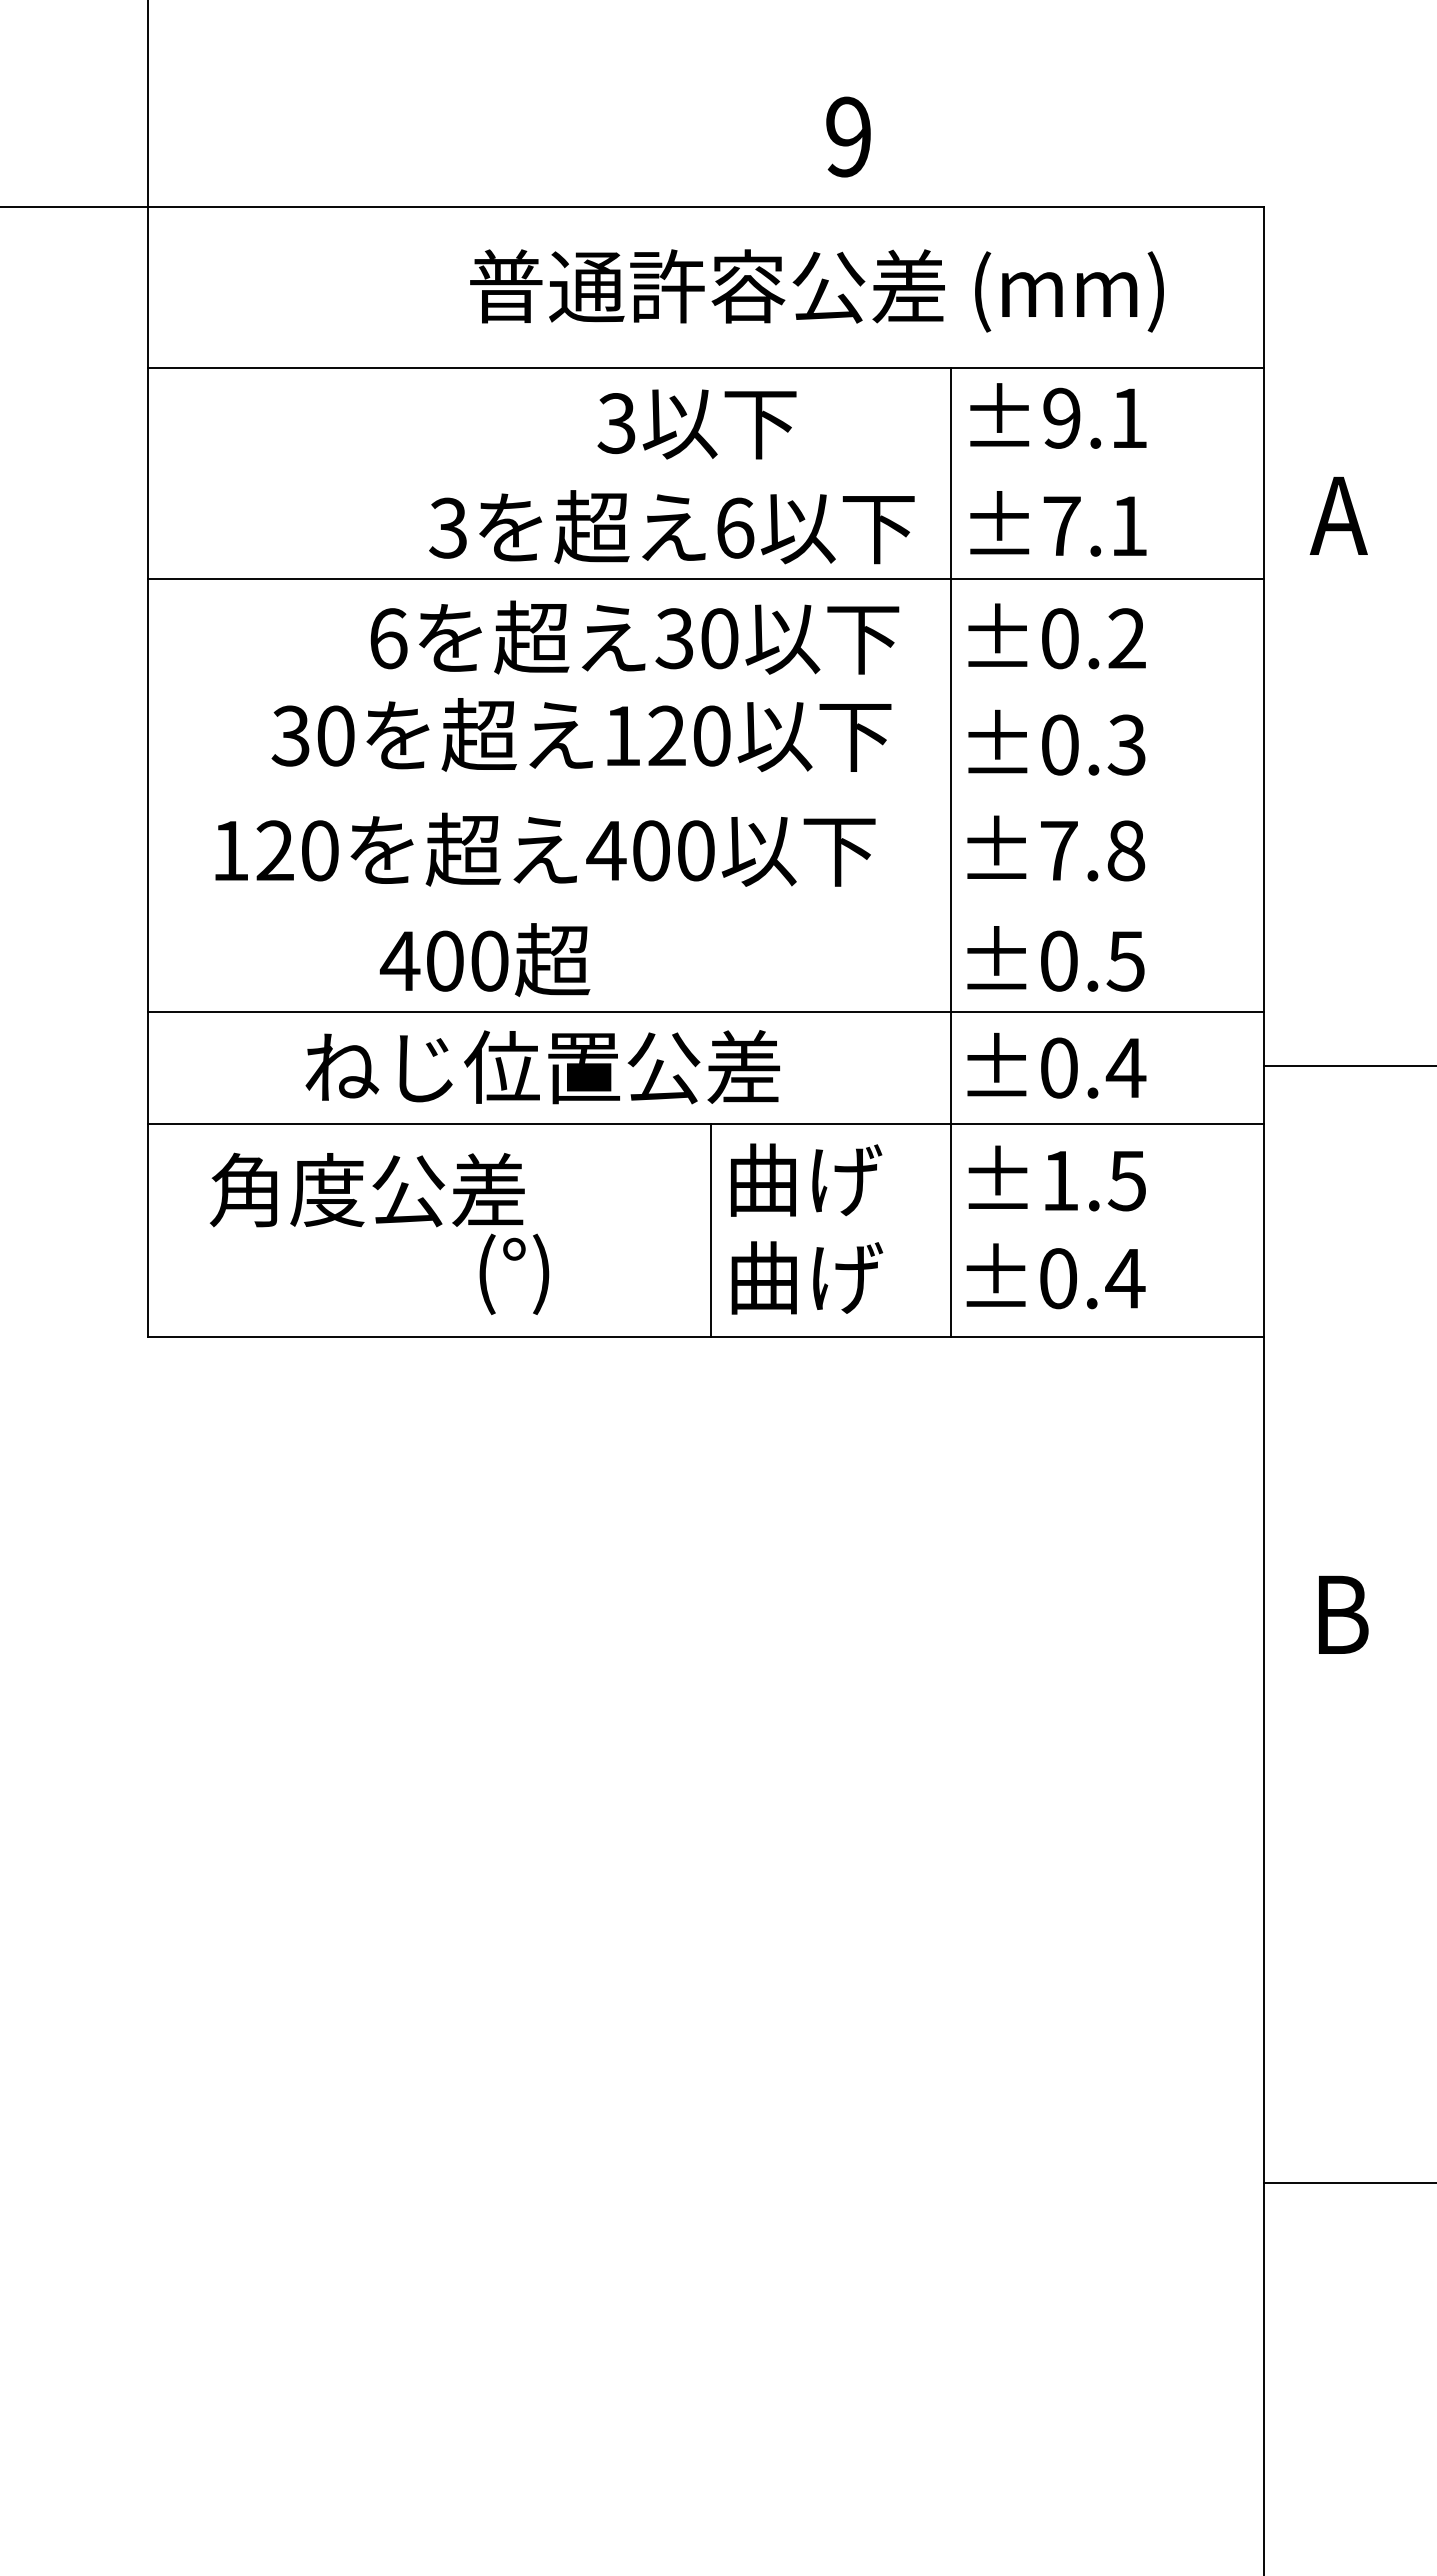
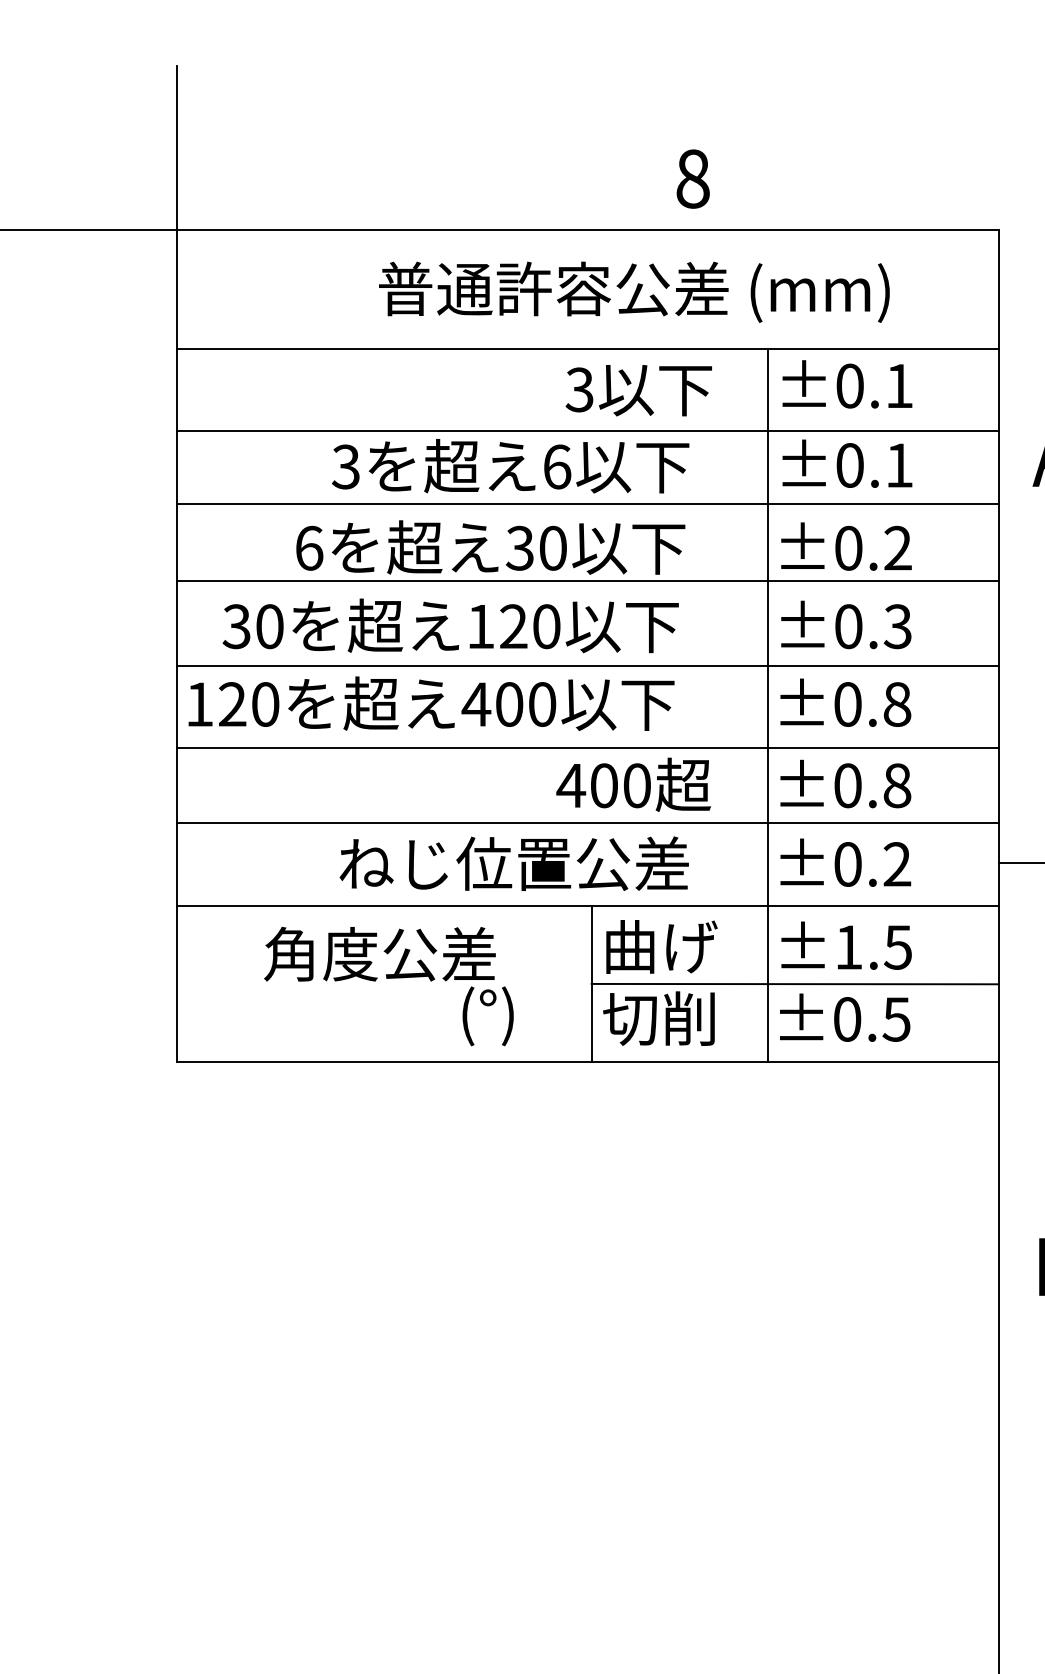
text: (848, 136) -> (692, 178), 9 -> 8
text: (816, 290) -> (634, 291), moved
text: (1061, 417) -> (849, 385), ±9.1 -> ±0.1
text: (696, 424) -> (638, 390), moved
line: (705, 478) -> (587, 430), added
text: (1061, 525) -> (849, 465), ±7.1 -> ±0.1
text: (671, 527) -> (510, 466), moved
text: (634, 637) -> (490, 547), moved
line: (705, 682) -> (587, 580), added
text: (581, 734) -> (450, 625), moved
line: (705, 798) -> (587, 665), added
text: (545, 849) -> (431, 703), moved
text: (1059, 850) -> (848, 704), ±7.8 -> ±0.8
line: (705, 909) -> (587, 747), added
text: (484, 959) -> (633, 784), moved
text: (1125, 960) -> (896, 785), ±0.5 -> ±0.8
text: (542, 1067) -> (514, 864), moved
text: (1125, 1067) -> (896, 864), ±0.4 -> ±0.2
line: (987, 1230) -> (795, 984), added
text: (379, 1233) -> (388, 986), moved
text: (804, 1277) -> (660, 1018), 曲げ -> 切削
text: (1125, 1279) -> (896, 1020), ±0.4 -> ±0.5

